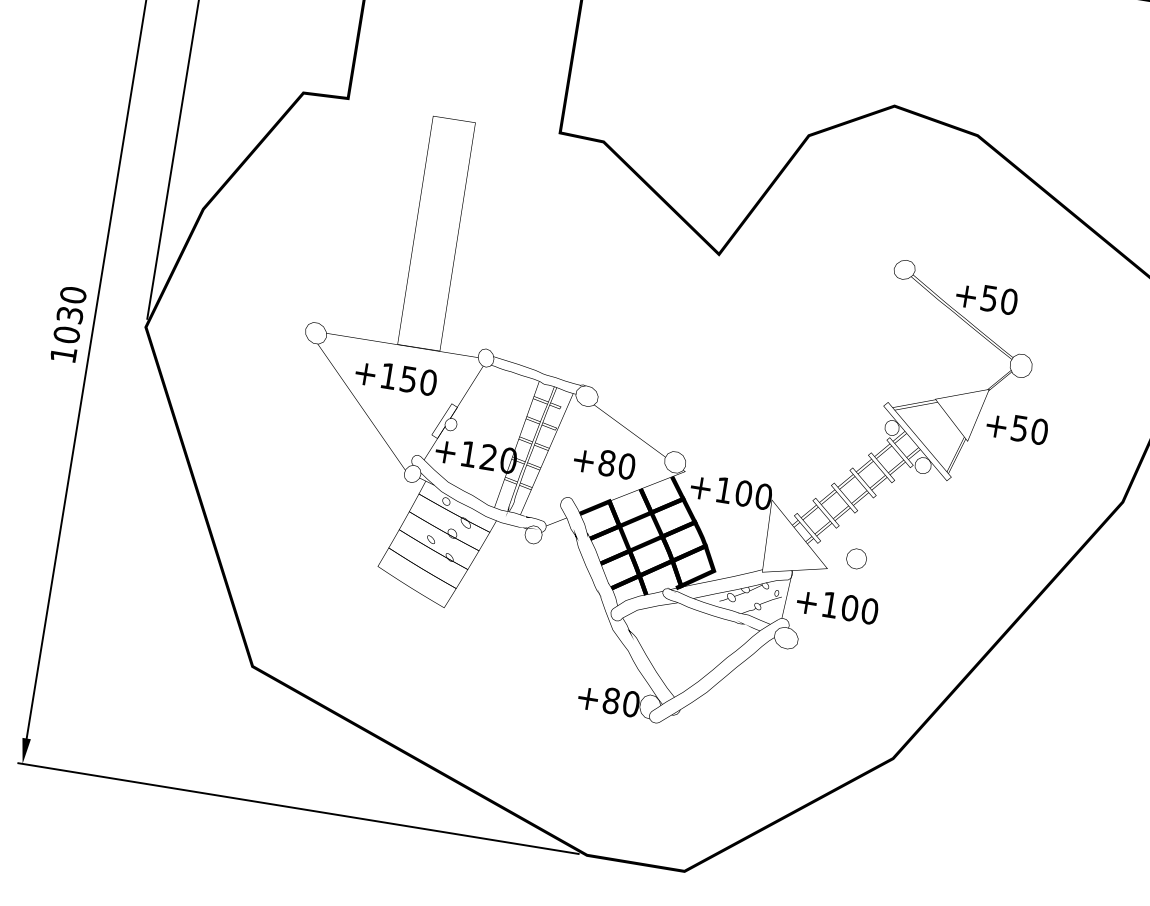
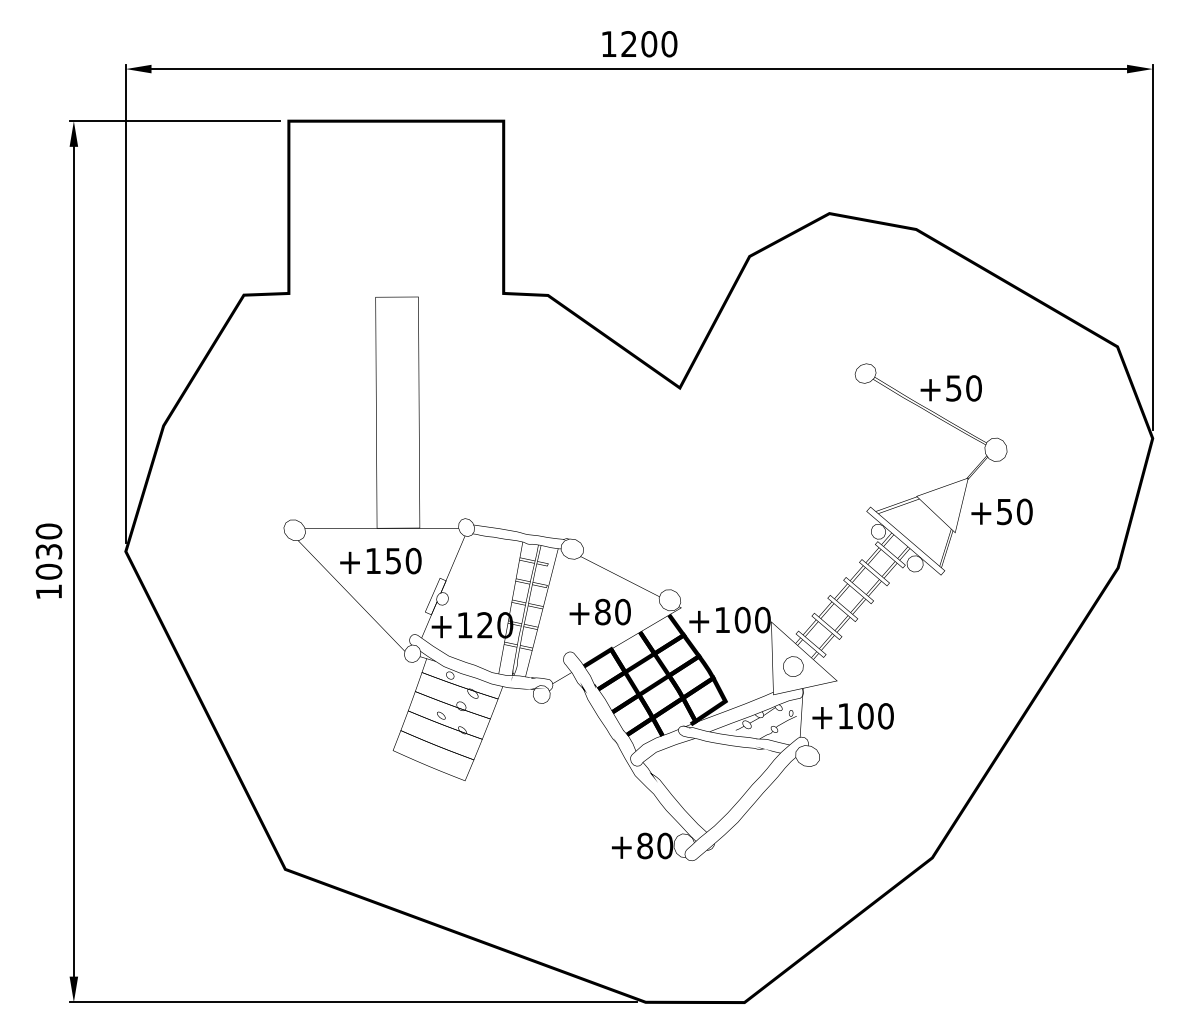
part: (856, 558) -> (793, 666), moved

